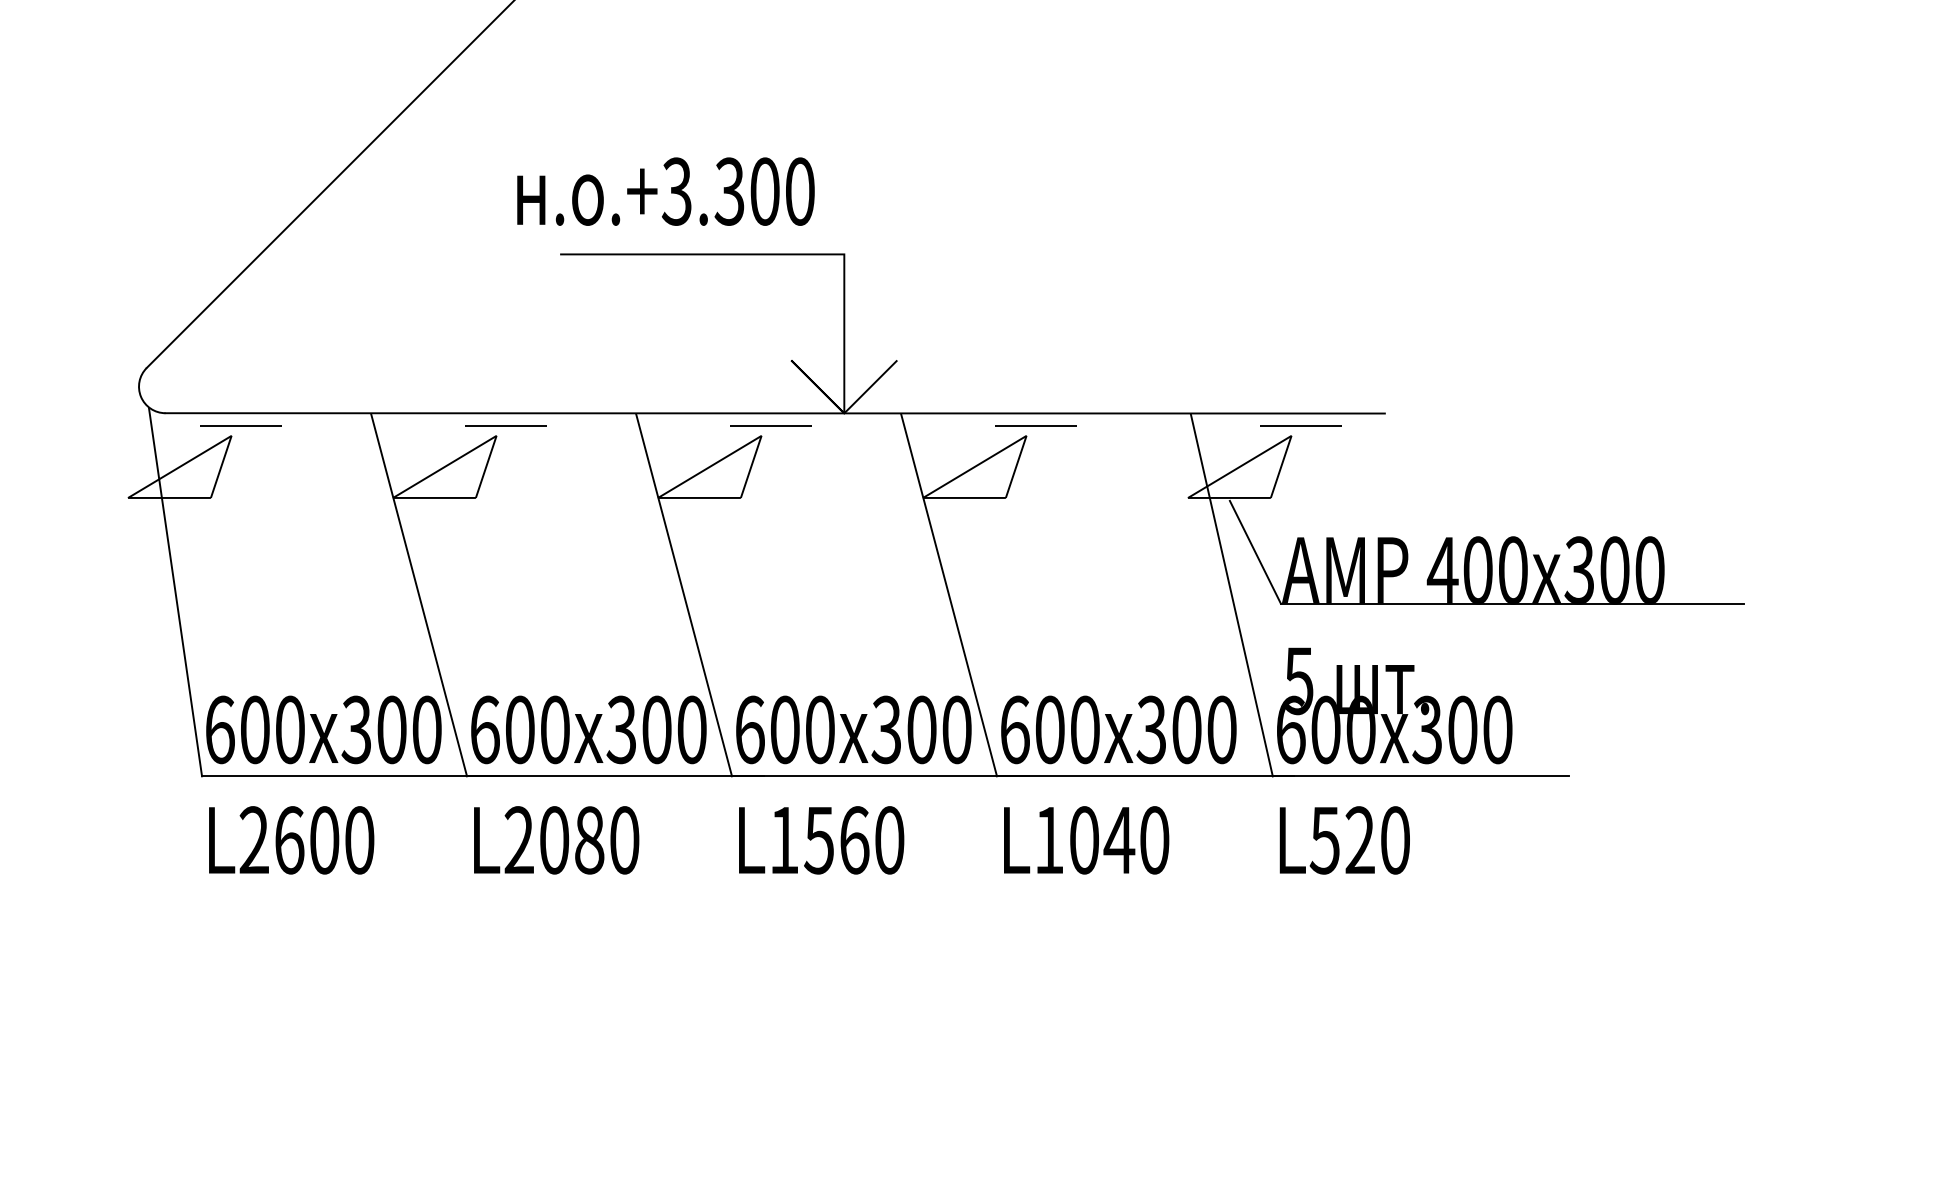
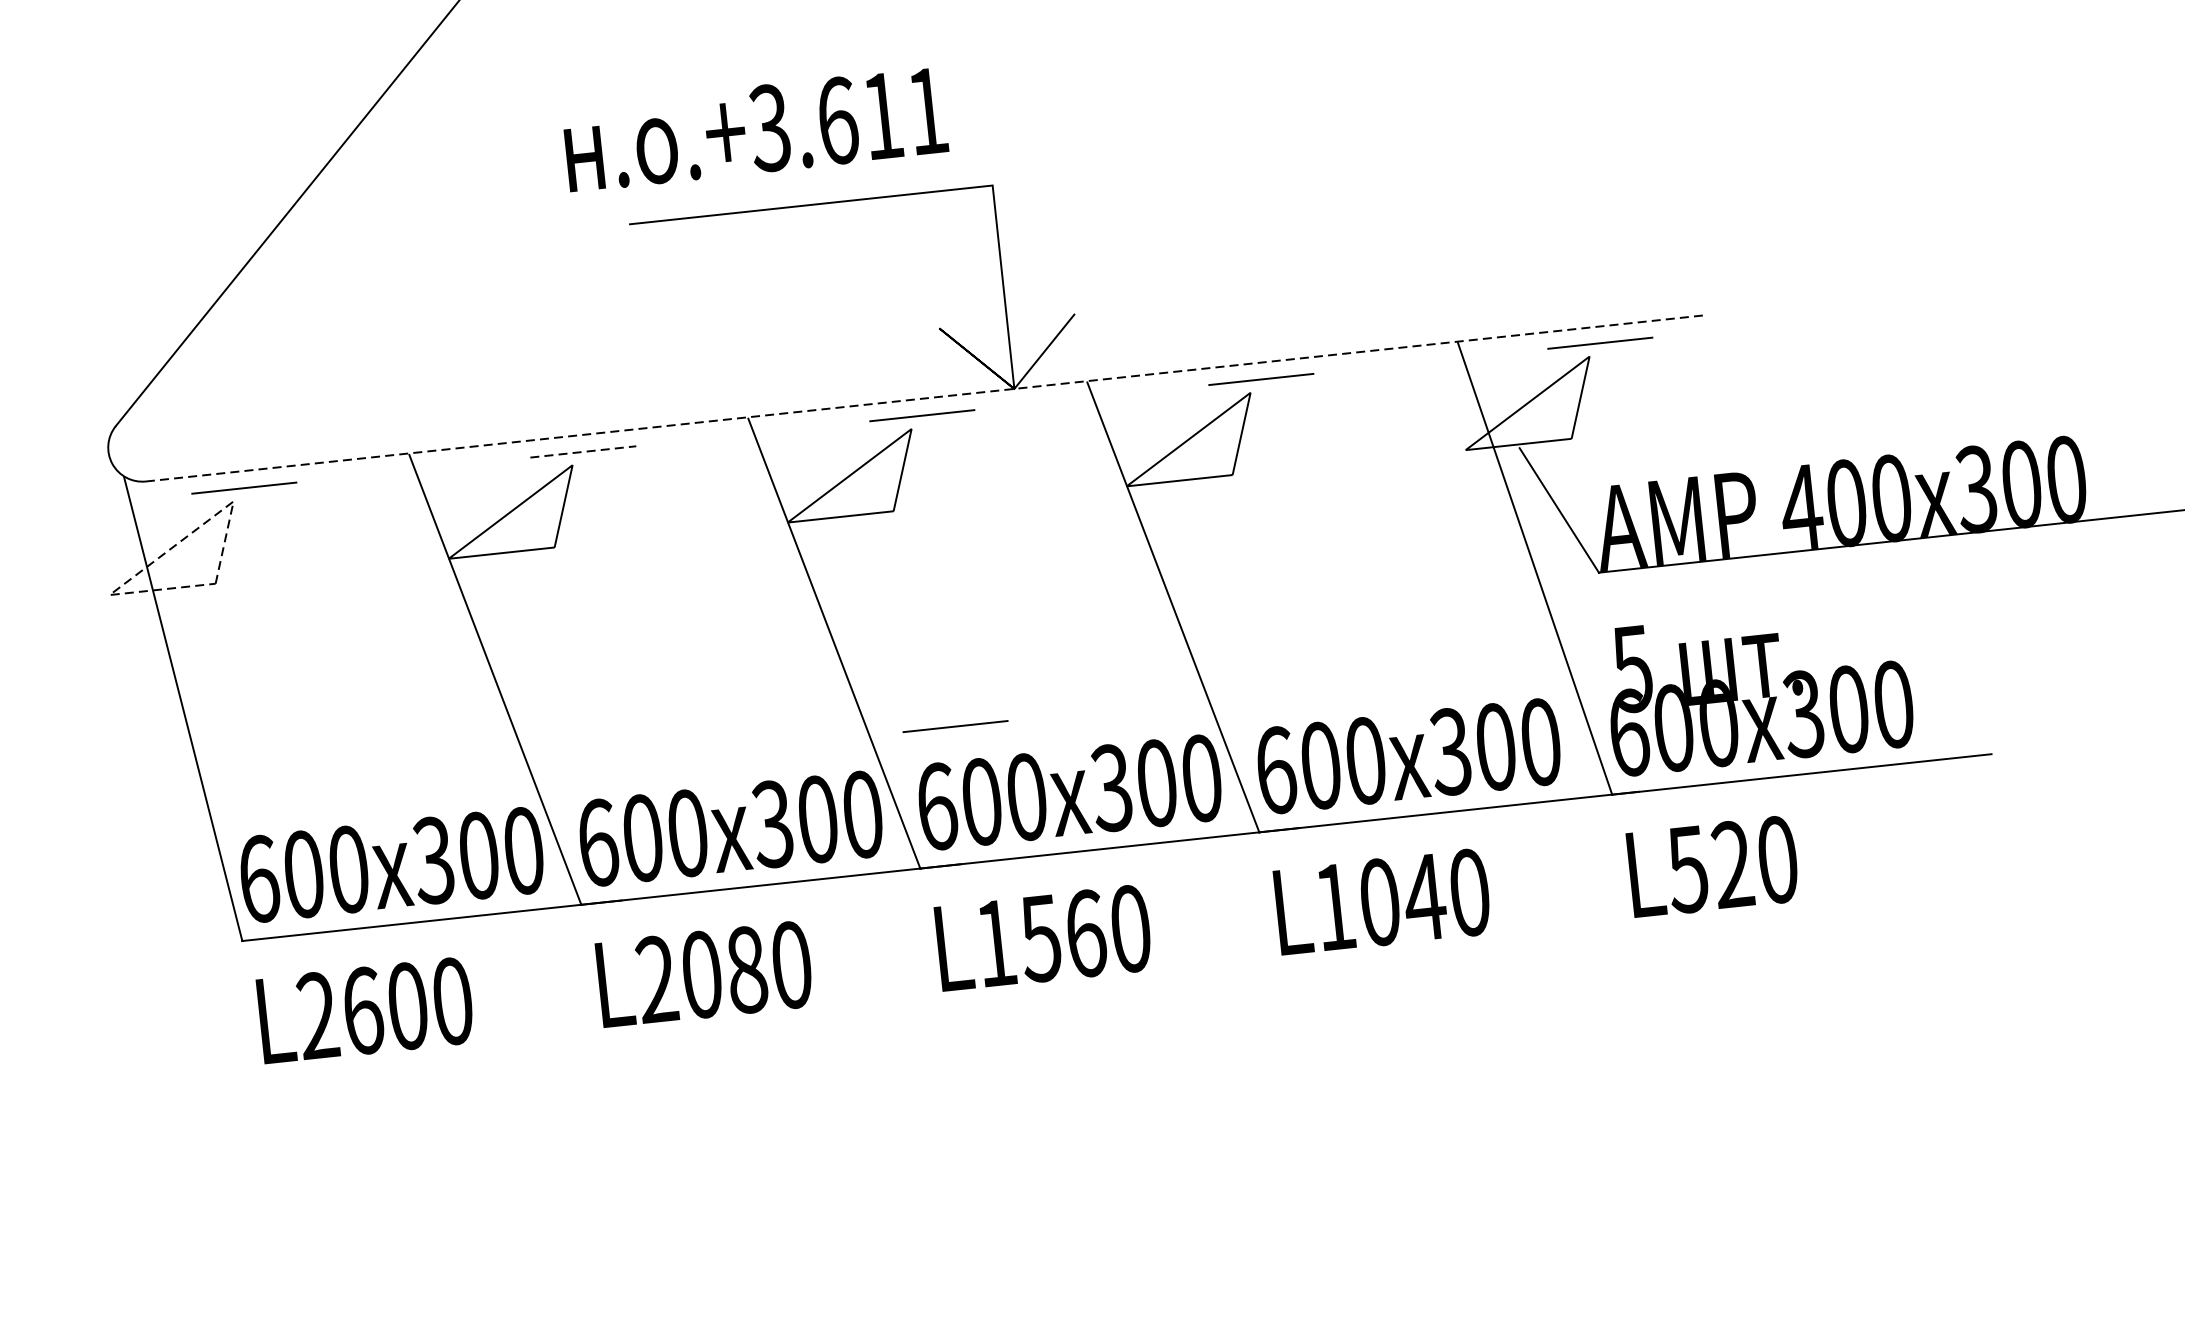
text: (764, 191) -> (881, 115), .+3.300 -> .+3.611
line: (775, 413) -> (926, 398), solid -> dashed
line: (506, 426) -> (584, 451), solid -> dashed
line: (172, 471) -> (162, 555), solid -> dashed
line: (770, 668) -> (954, 725), added

